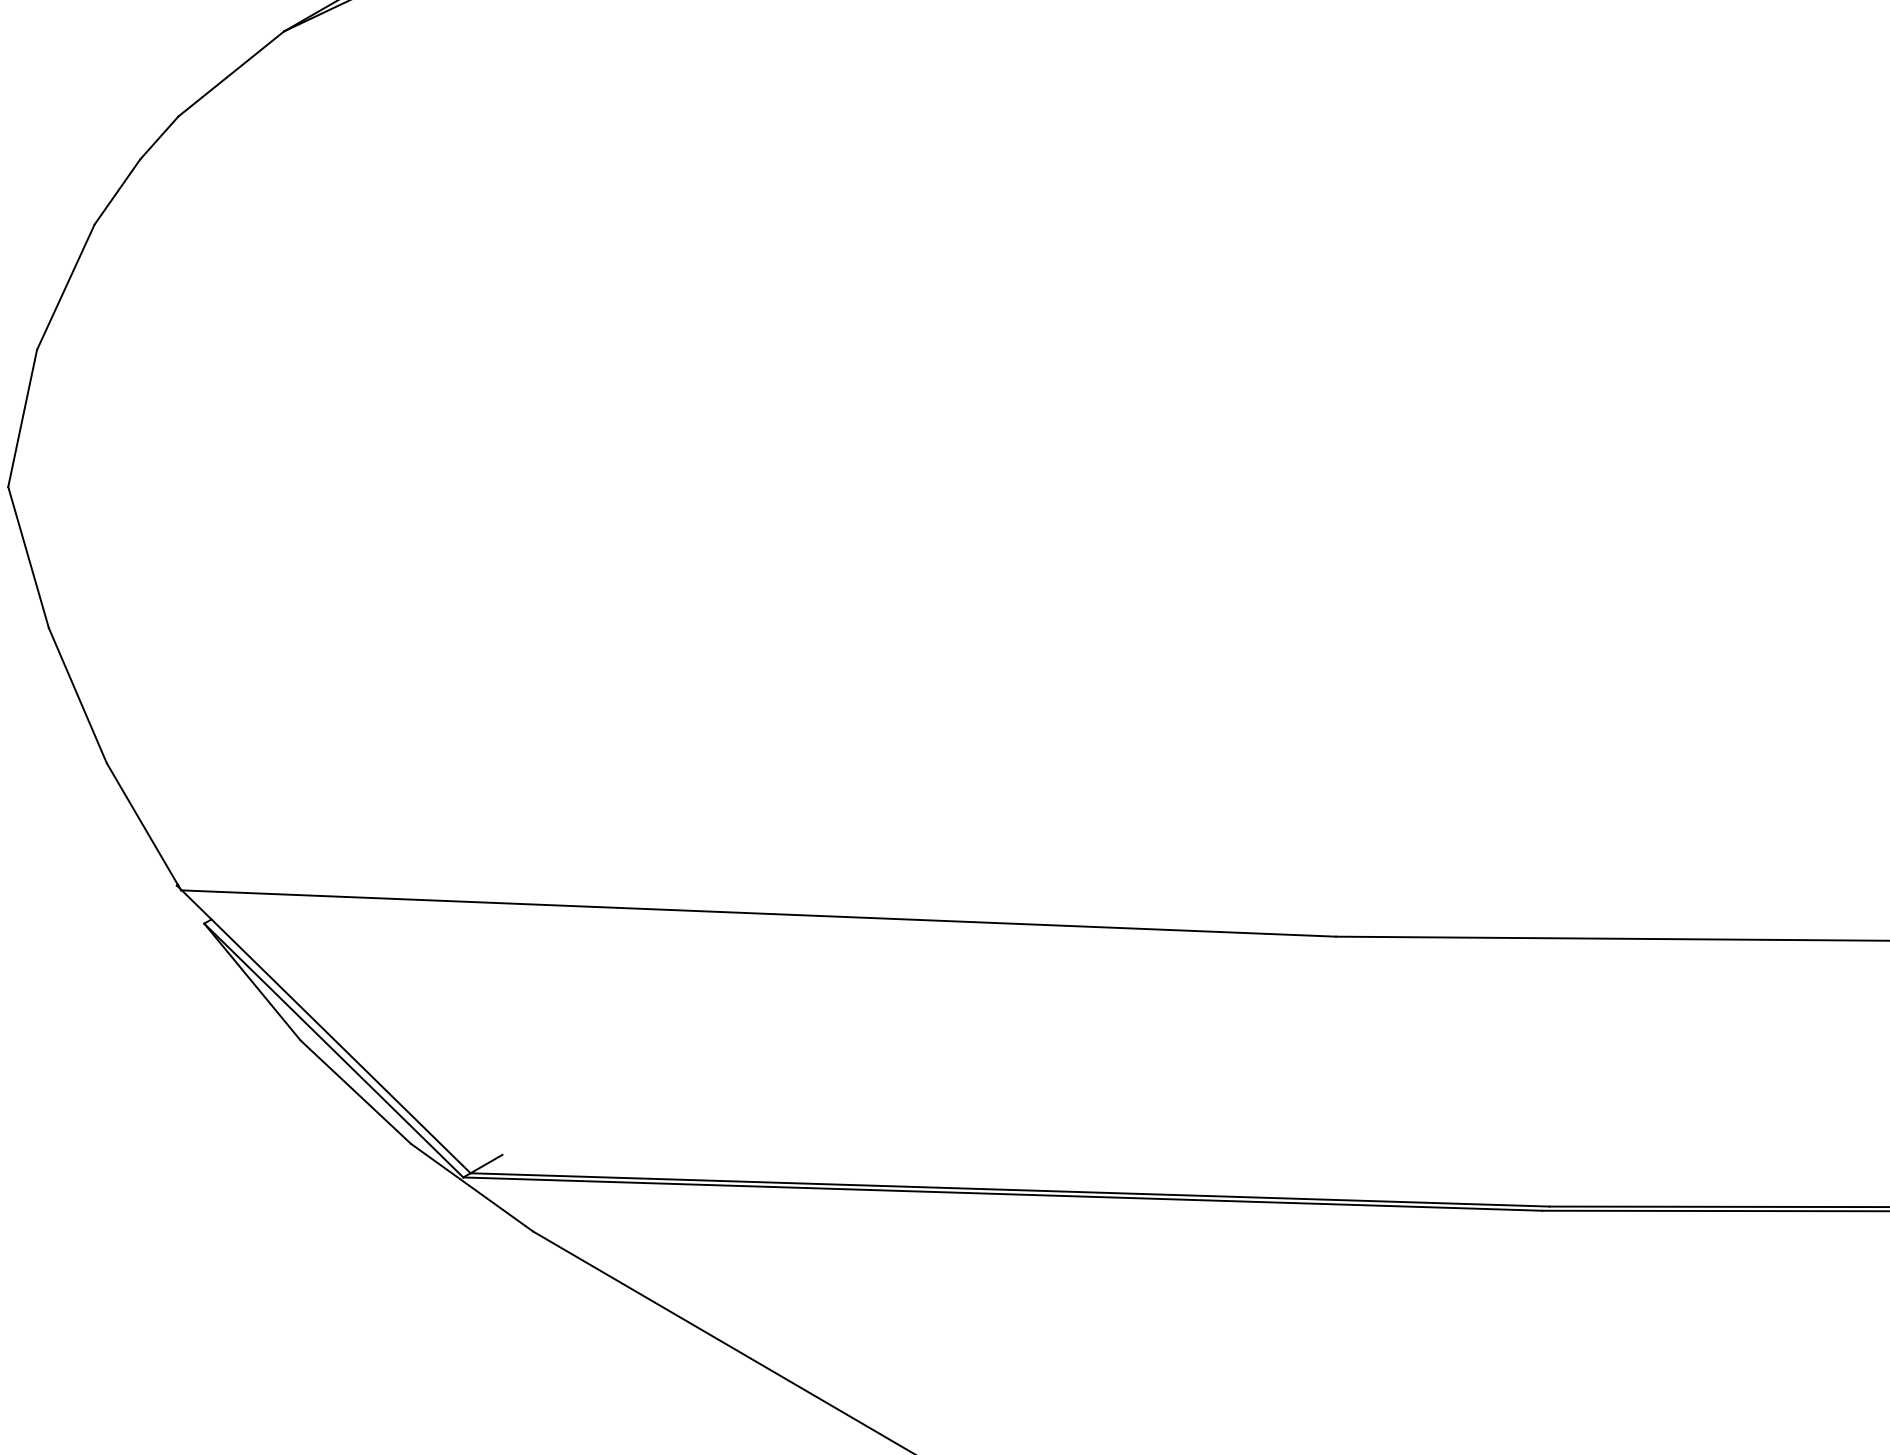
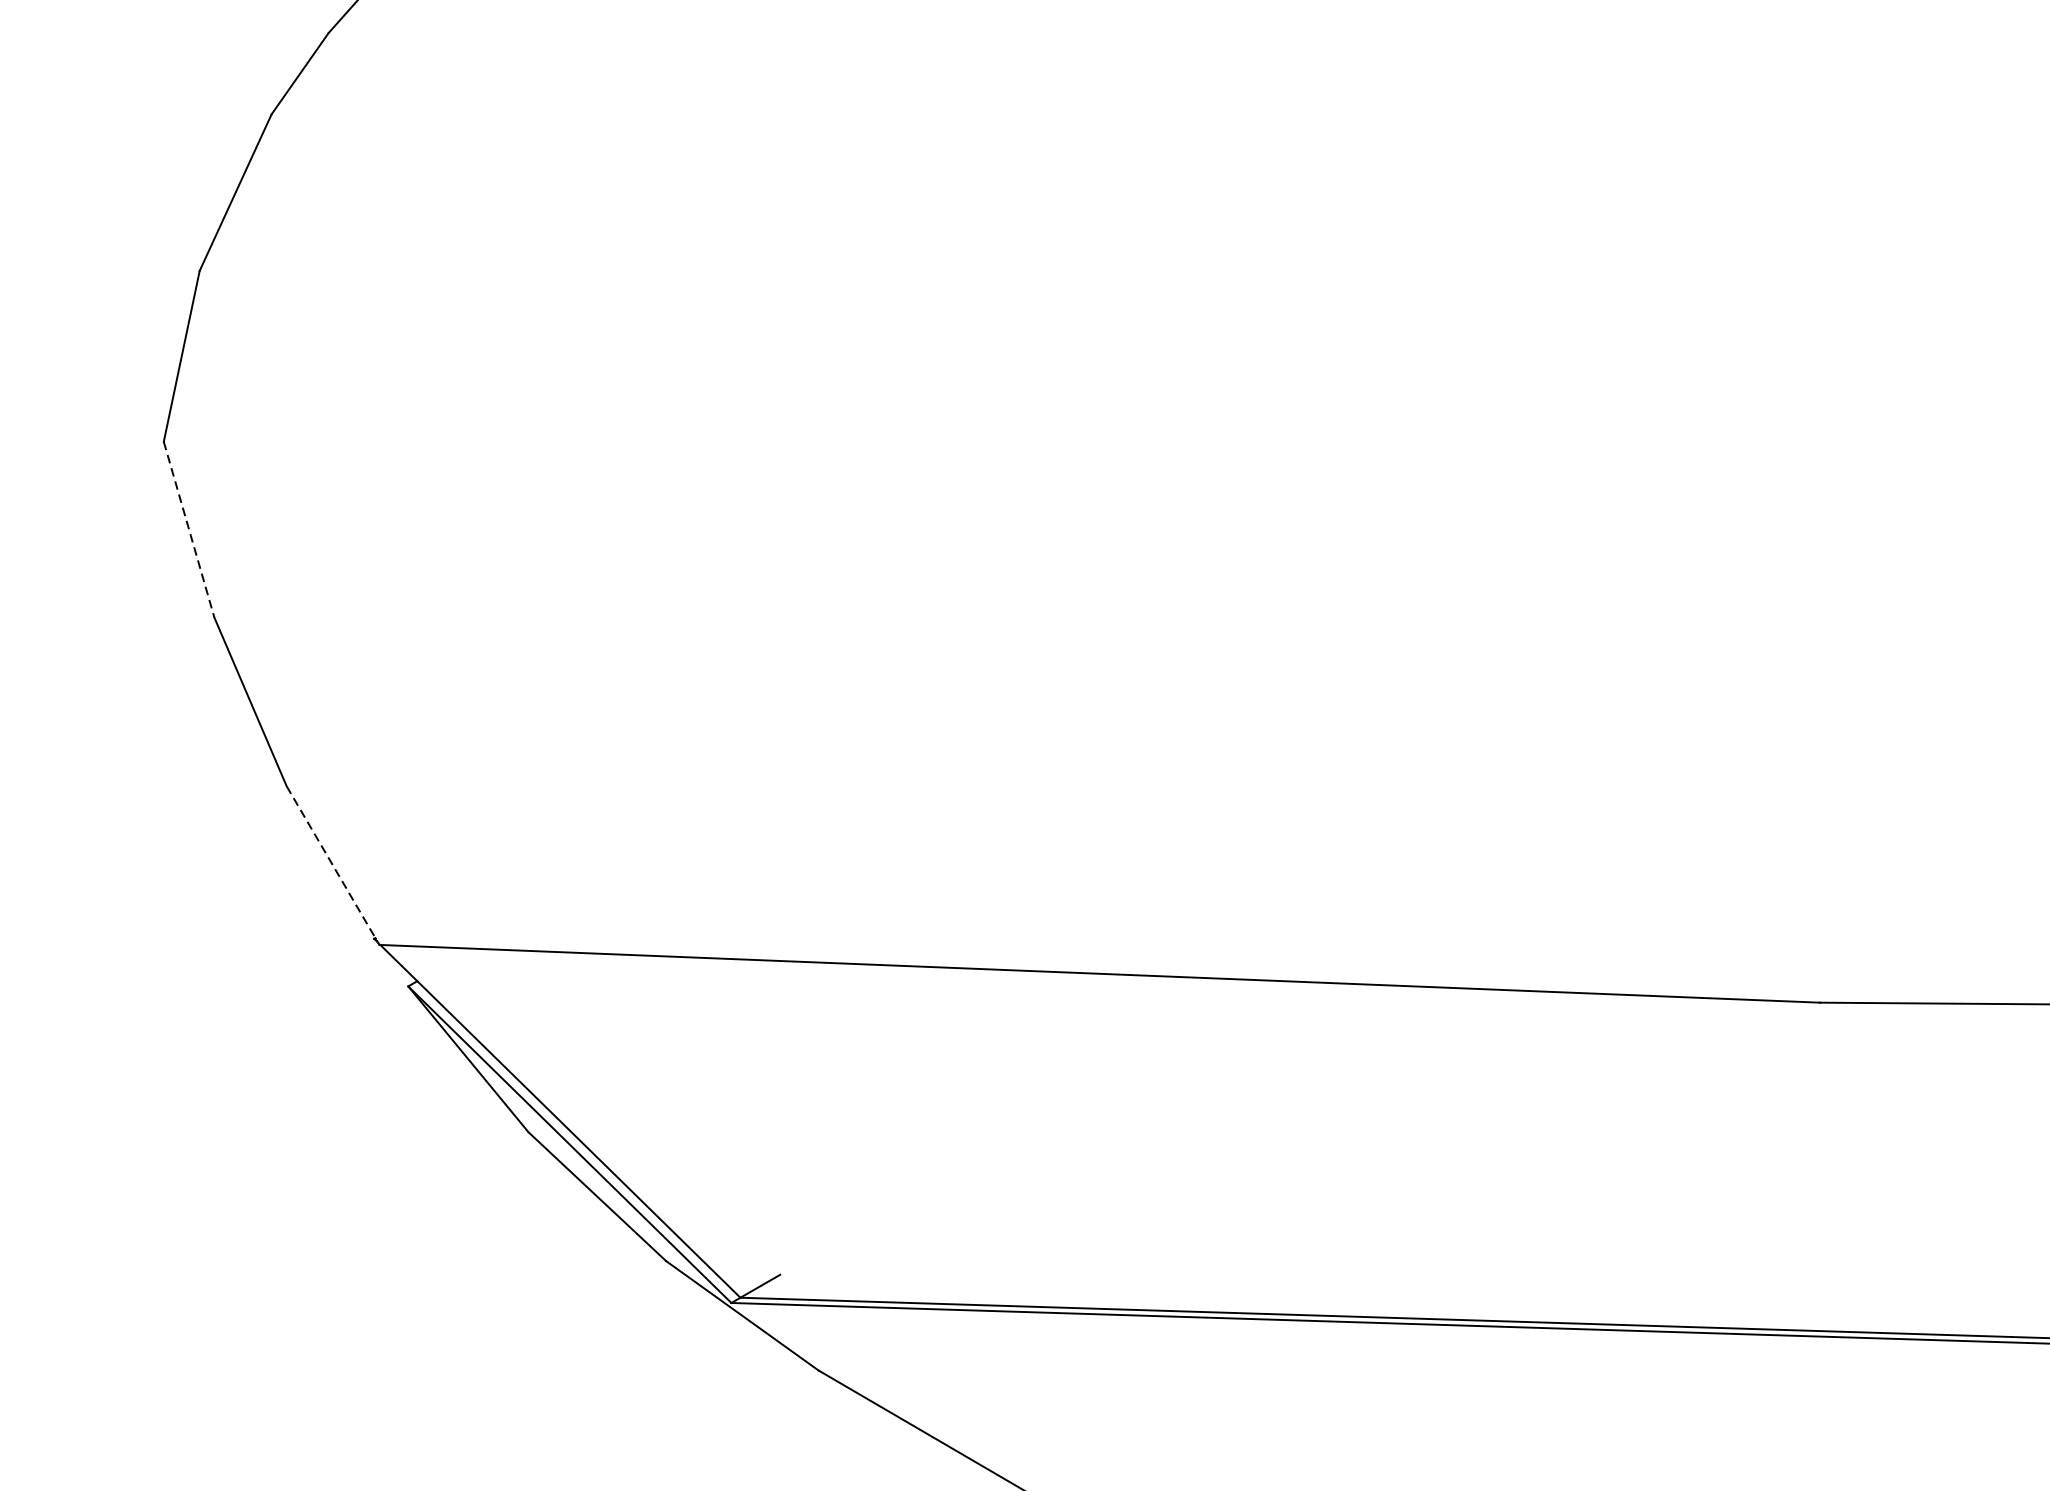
line: (28, 557) -> (189, 529), solid -> dashed
line: (143, 826) -> (332, 865), solid -> dashed

